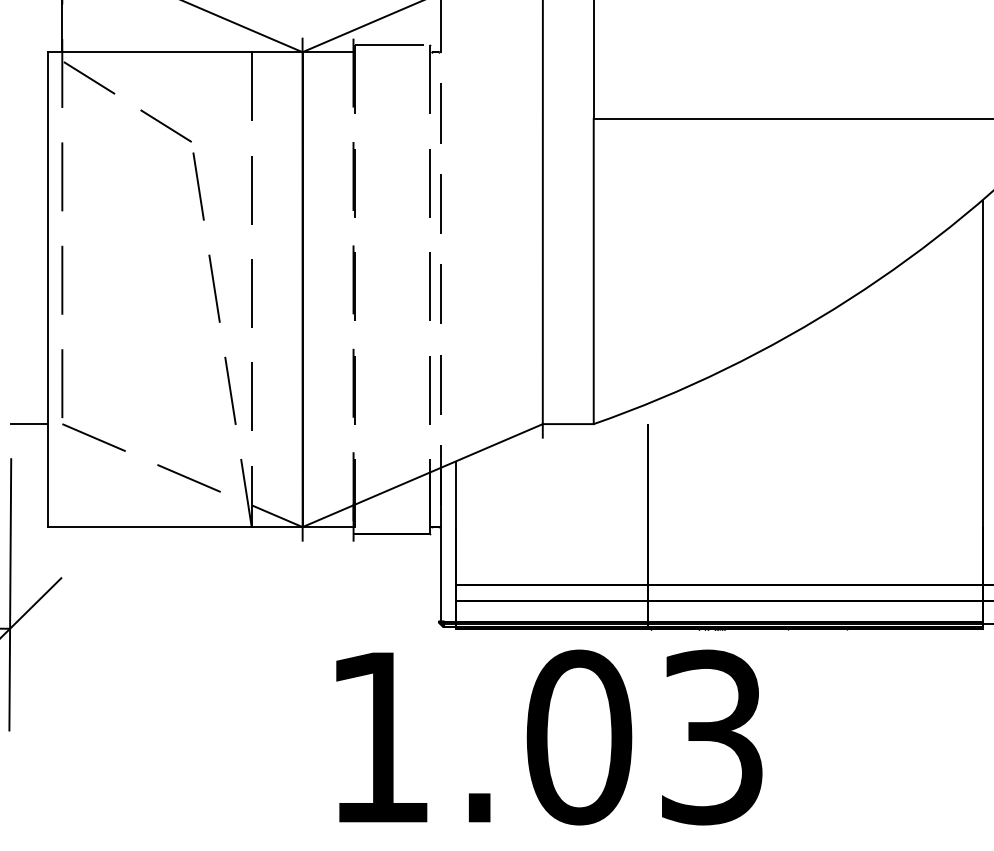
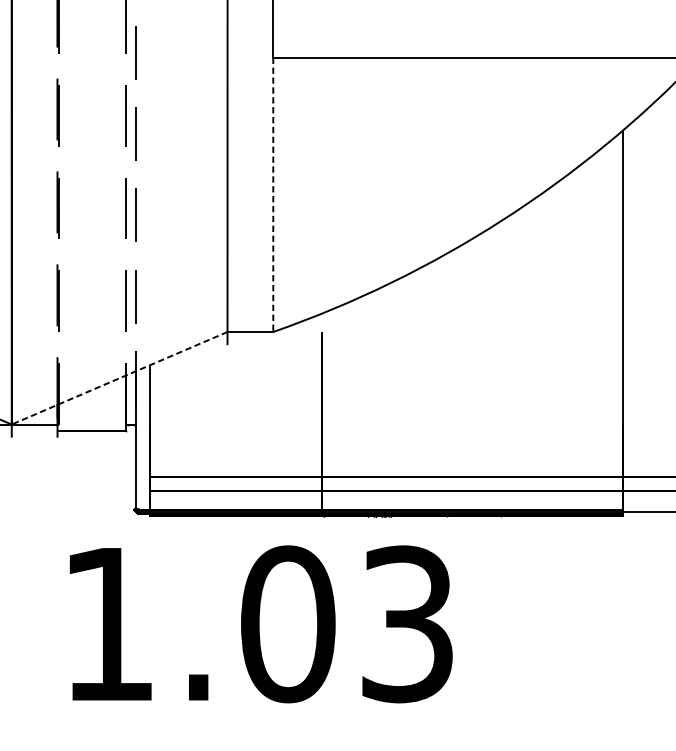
line: (593, 271) -> (273, 194), solid -> dashed
line: (422, 475) -> (119, 378), solid -> dashed
text: (549, 737) -> (261, 624), moved

